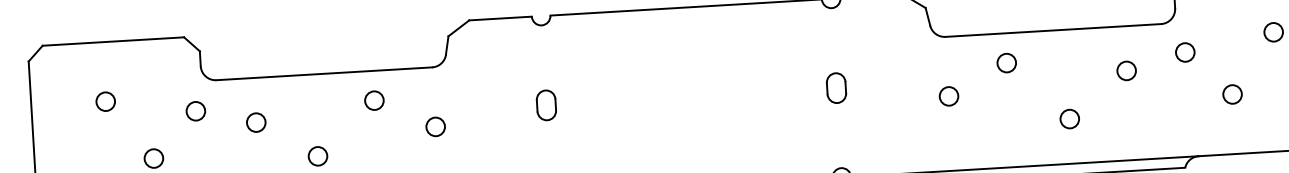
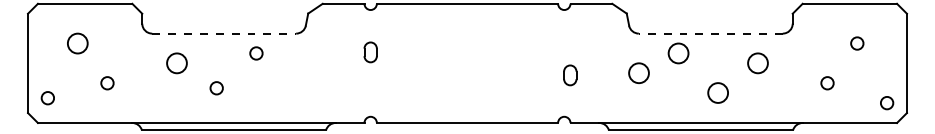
line: (1052, 30) -> (710, 33), solid -> dashed
circle: (1184, 52) -> (797, 53), removed
circle: (1006, 63) -> (678, 53), size x1.6
circle: (1125, 71) -> (757, 63), size x1.6
line: (324, 73) -> (224, 33), solid -> dashed
part: (836, 88) -> (570, 75), moved
circle: (948, 96) -> (638, 73), size x1.6
circle: (105, 101) -> (77, 43), size x1.6
part: (546, 105) -> (370, 52), moved
circle: (196, 111) -> (137, 53), removed
circle: (1070, 119) -> (718, 93), size x1.6
circle: (255, 122) -> (176, 63), size x1.6
circle: (436, 127) -> (296, 73), removed

